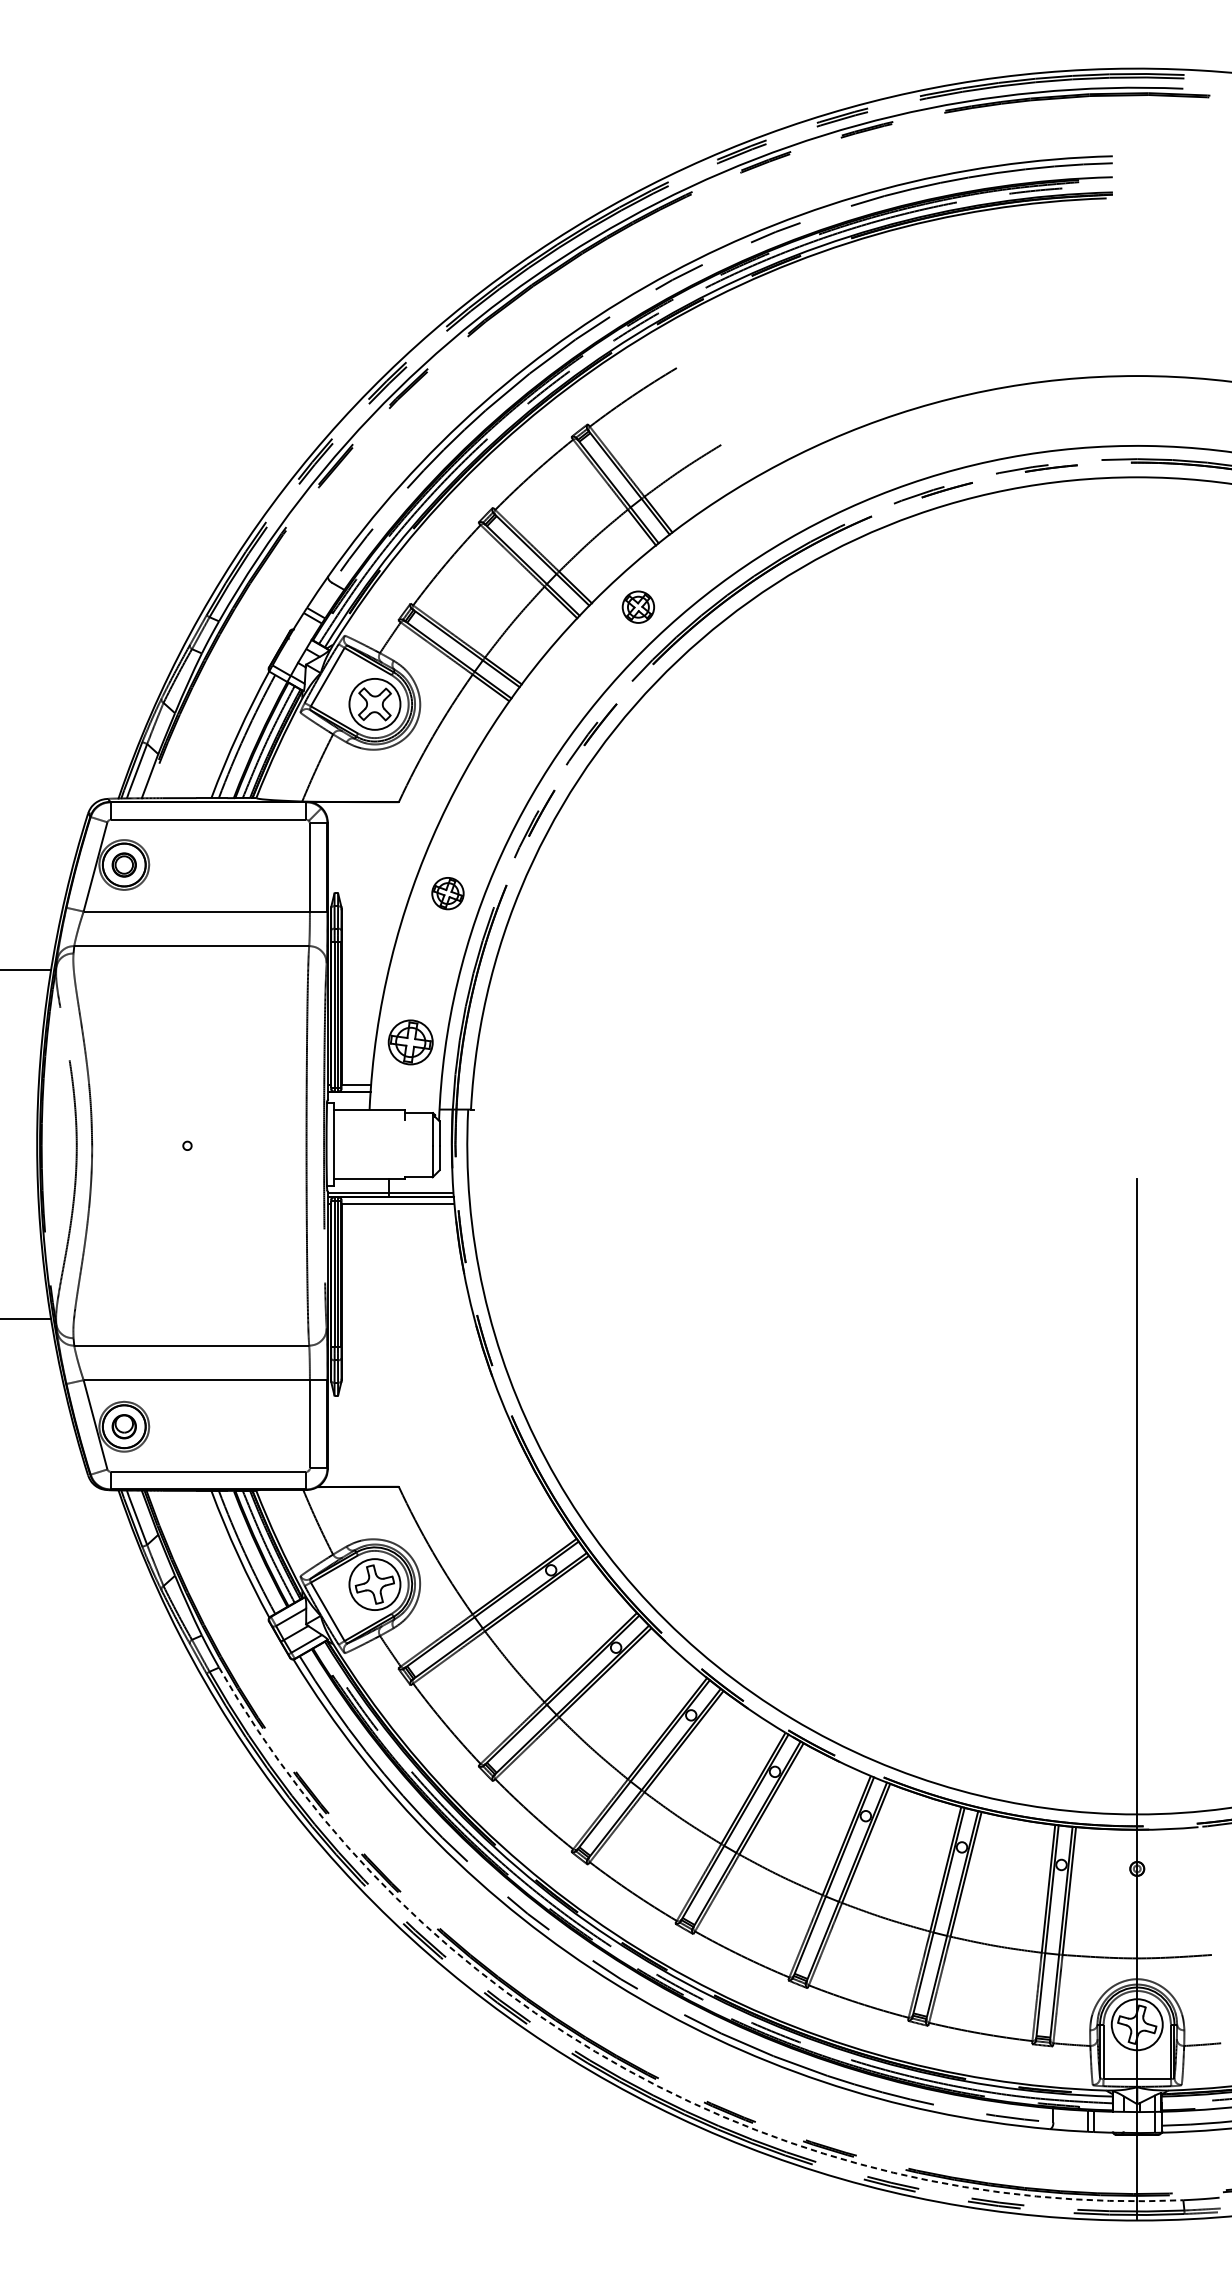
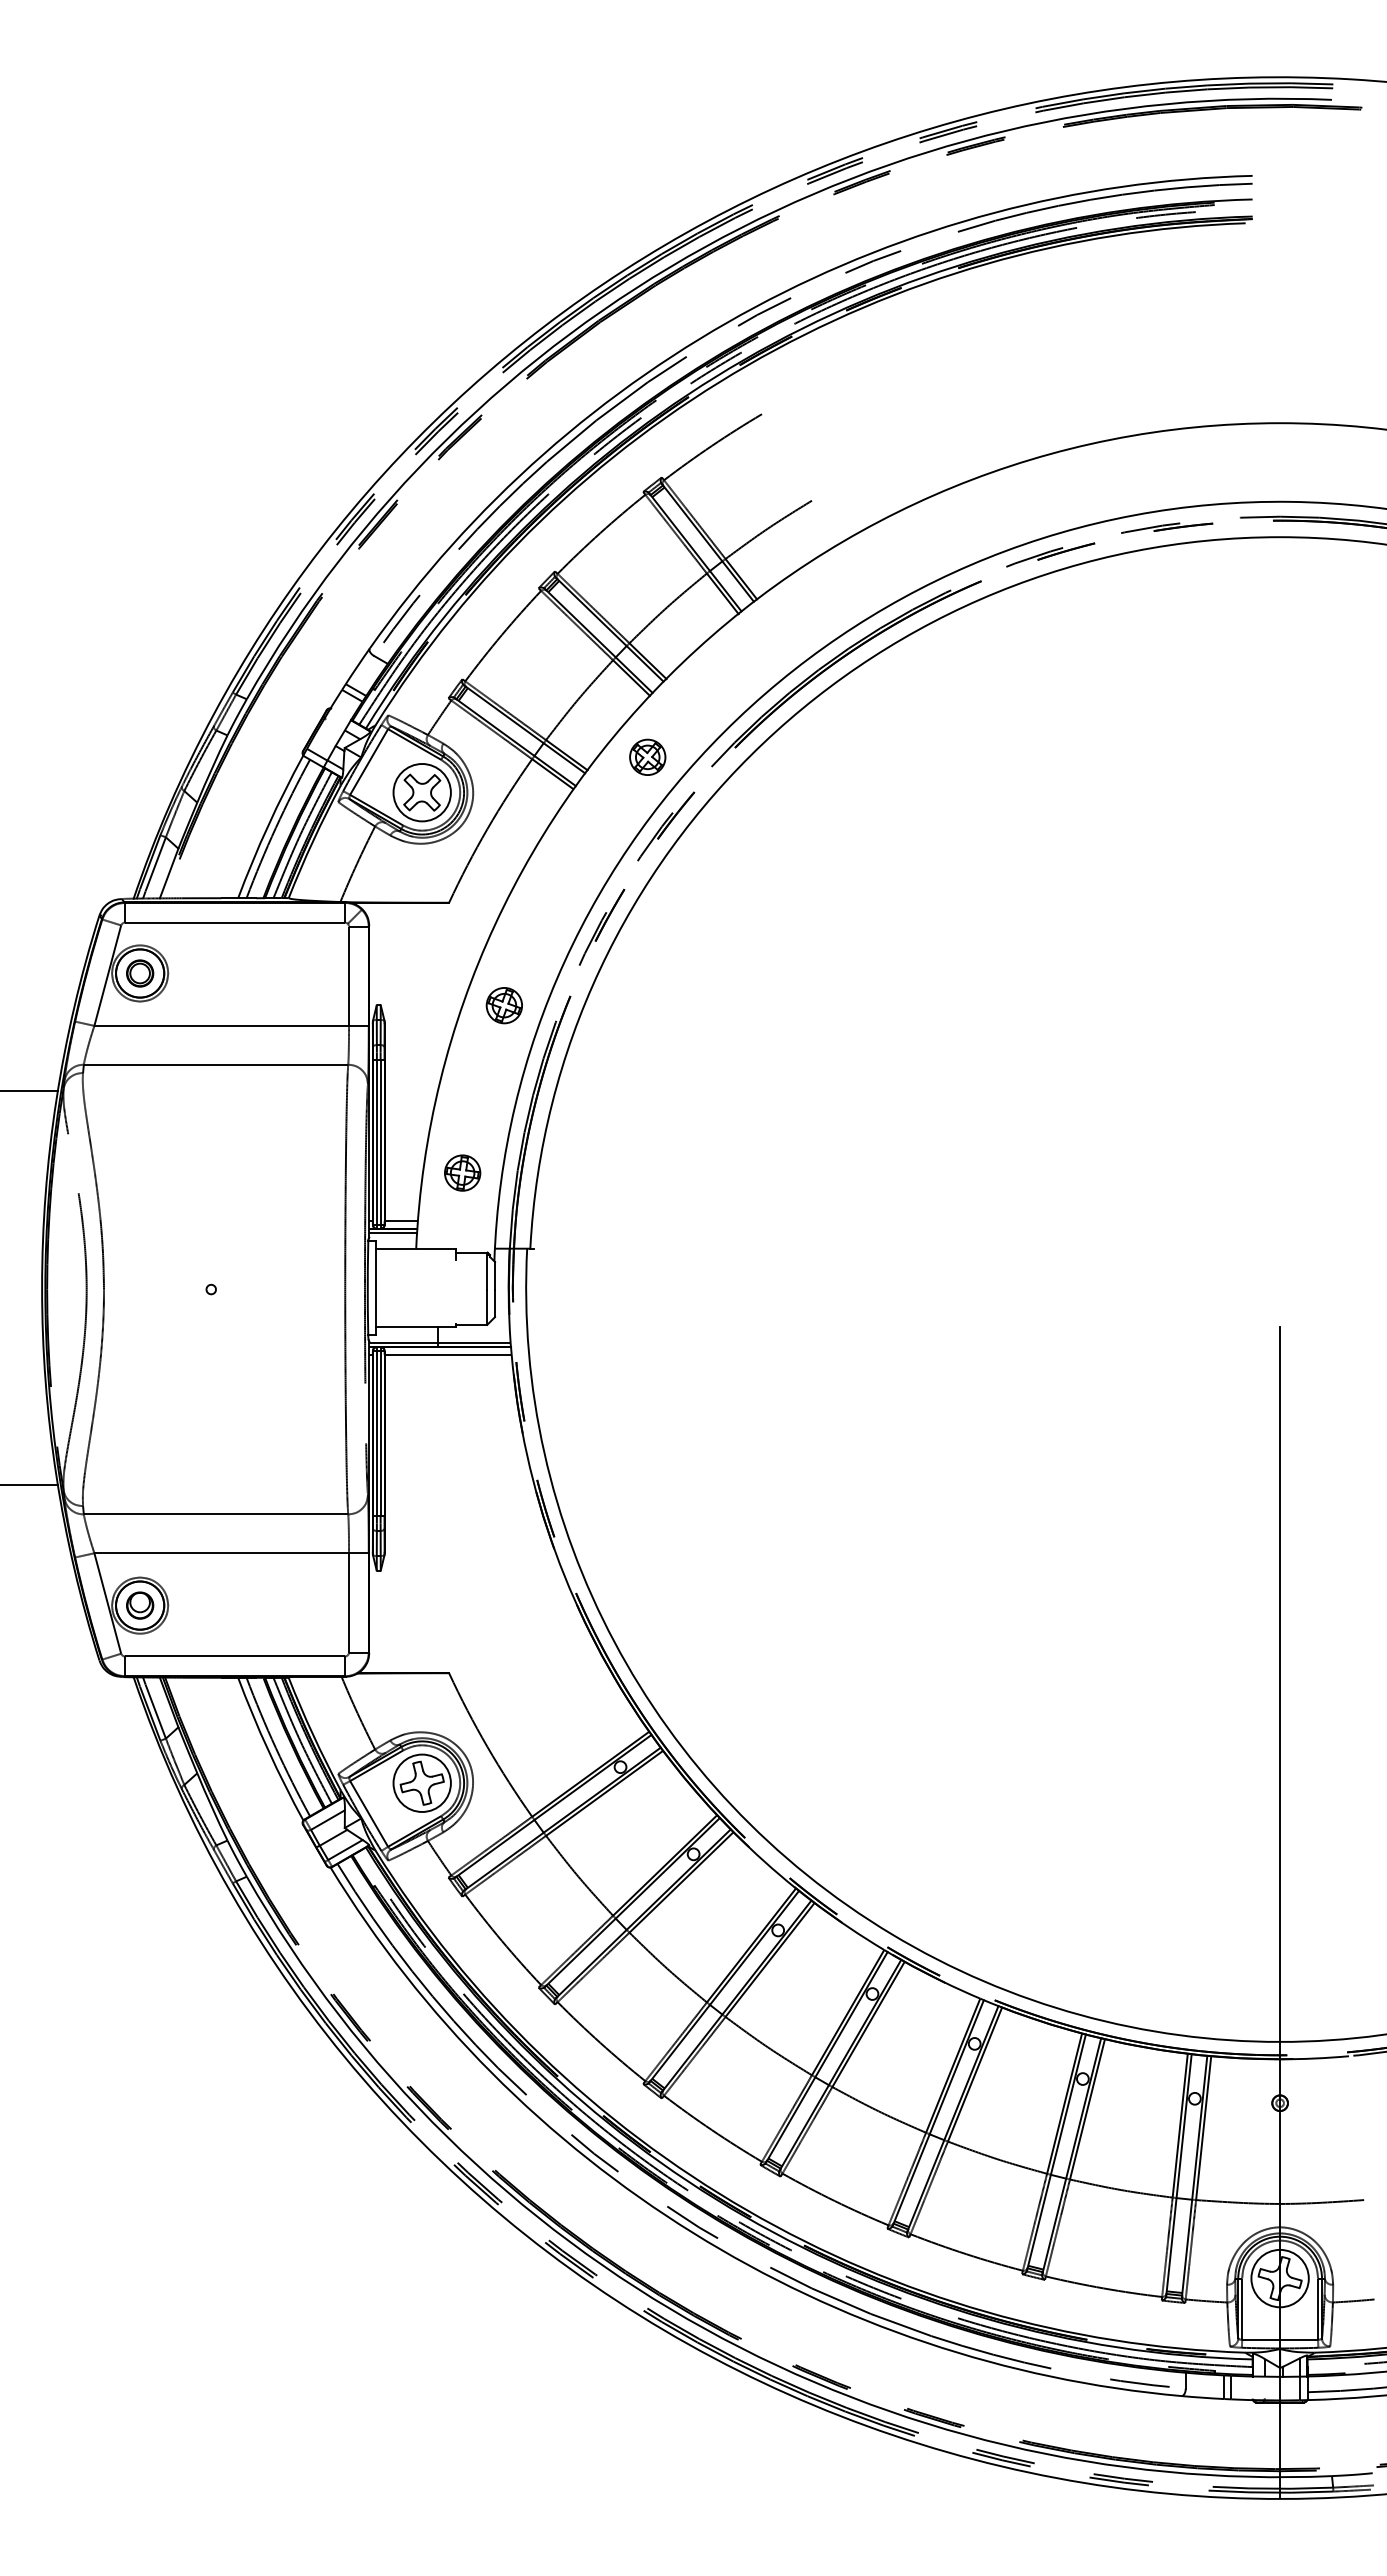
part: (638, 606) -> (647, 756), moved
part: (410, 1041) -> (462, 1172), size x0.71
line: (349, 1095) -> (393, 1232), added
arc: (626, 2069) -> (705, 2328), dashed -> solid

